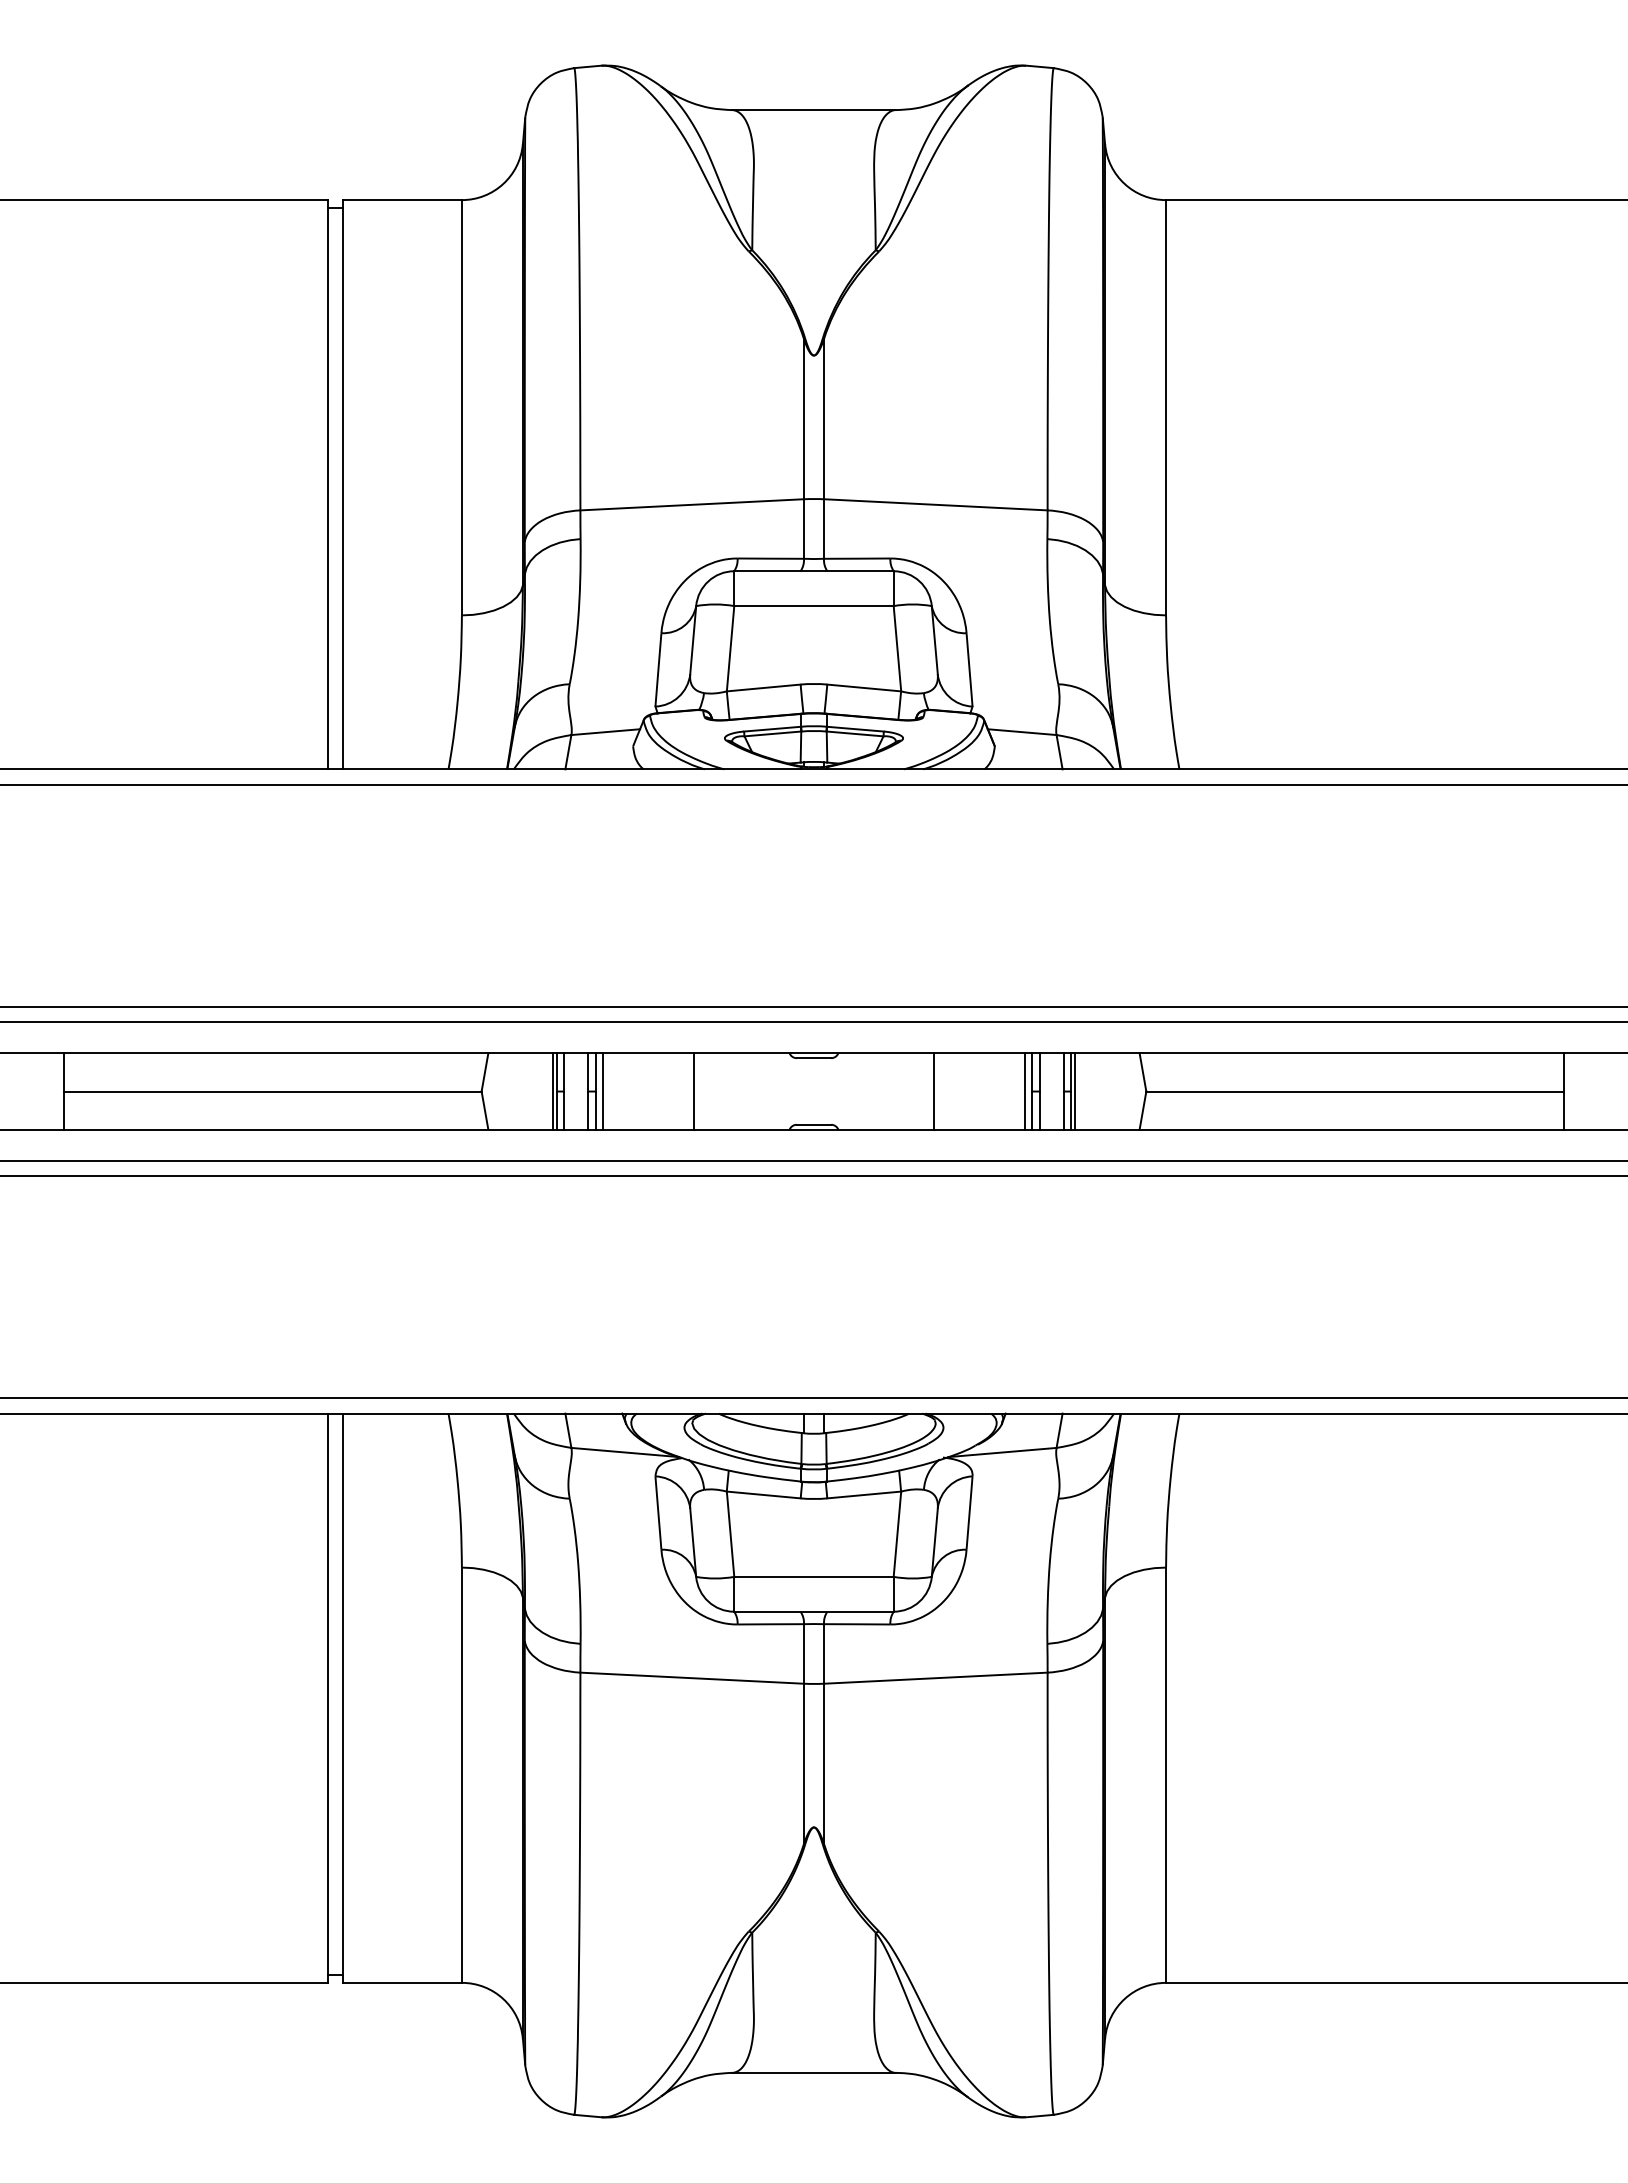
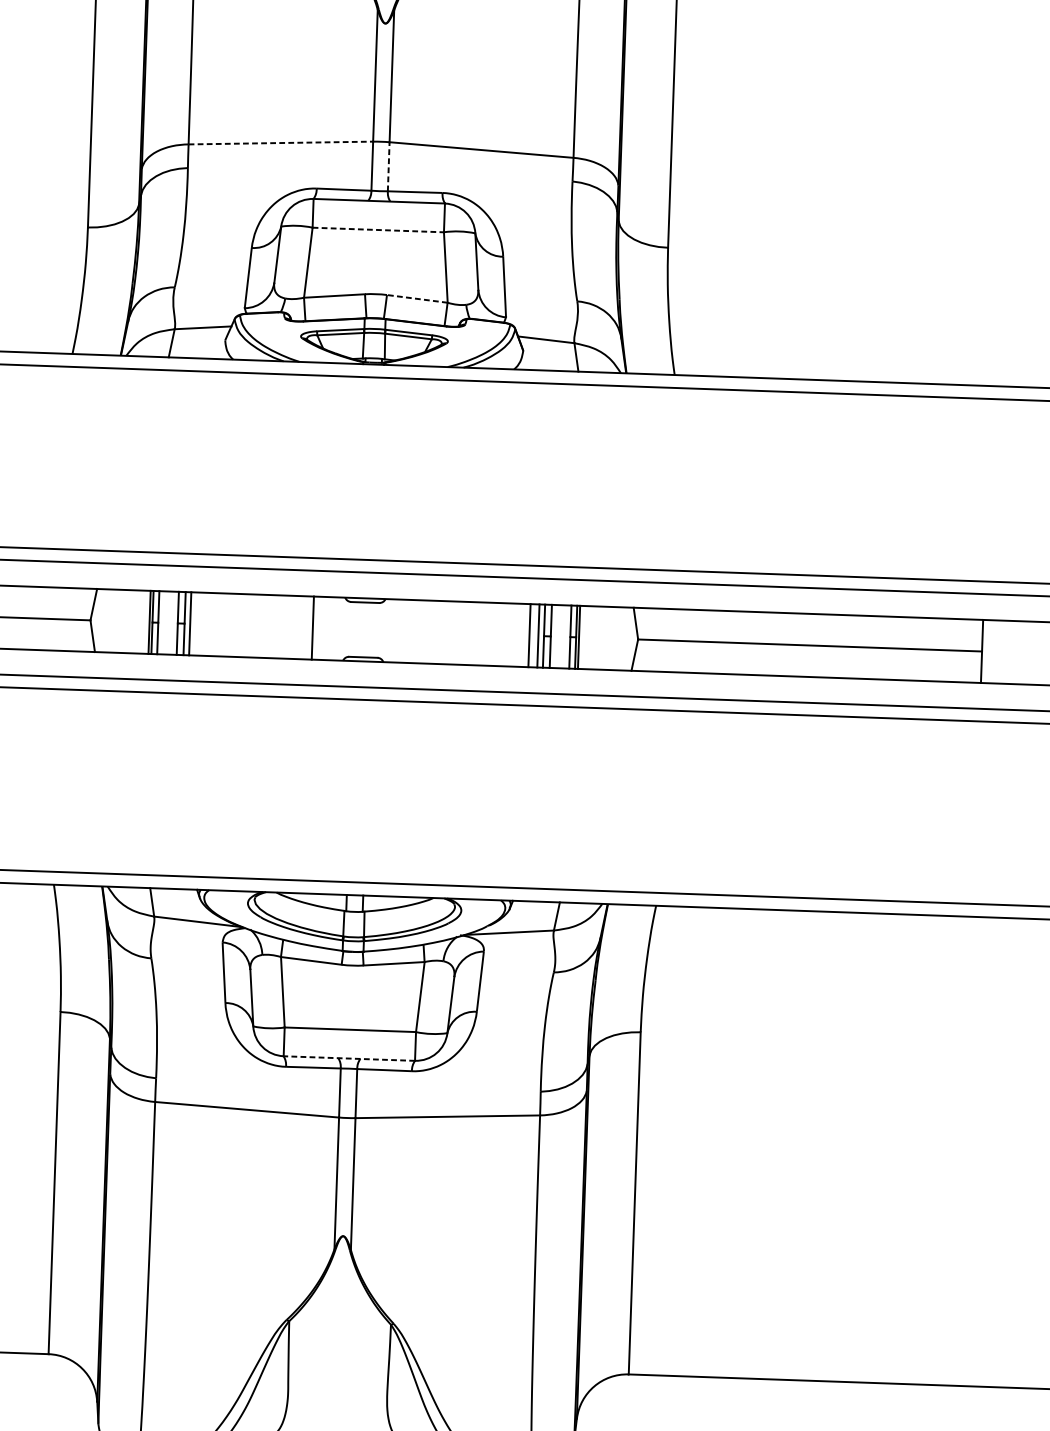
line: (692, 504) -> (281, 142), solid -> dashed
line: (823, 529) -> (388, 167), solid -> dashed
line: (813, 606) -> (377, 230), solid -> dashed
line: (863, 687) -> (416, 298), solid -> dashed
line: (693, 1091) -> (312, 628), moved
line: (934, 1091) -> (529, 635), moved
line: (813, 1611) -> (348, 1058), solid -> dashed

